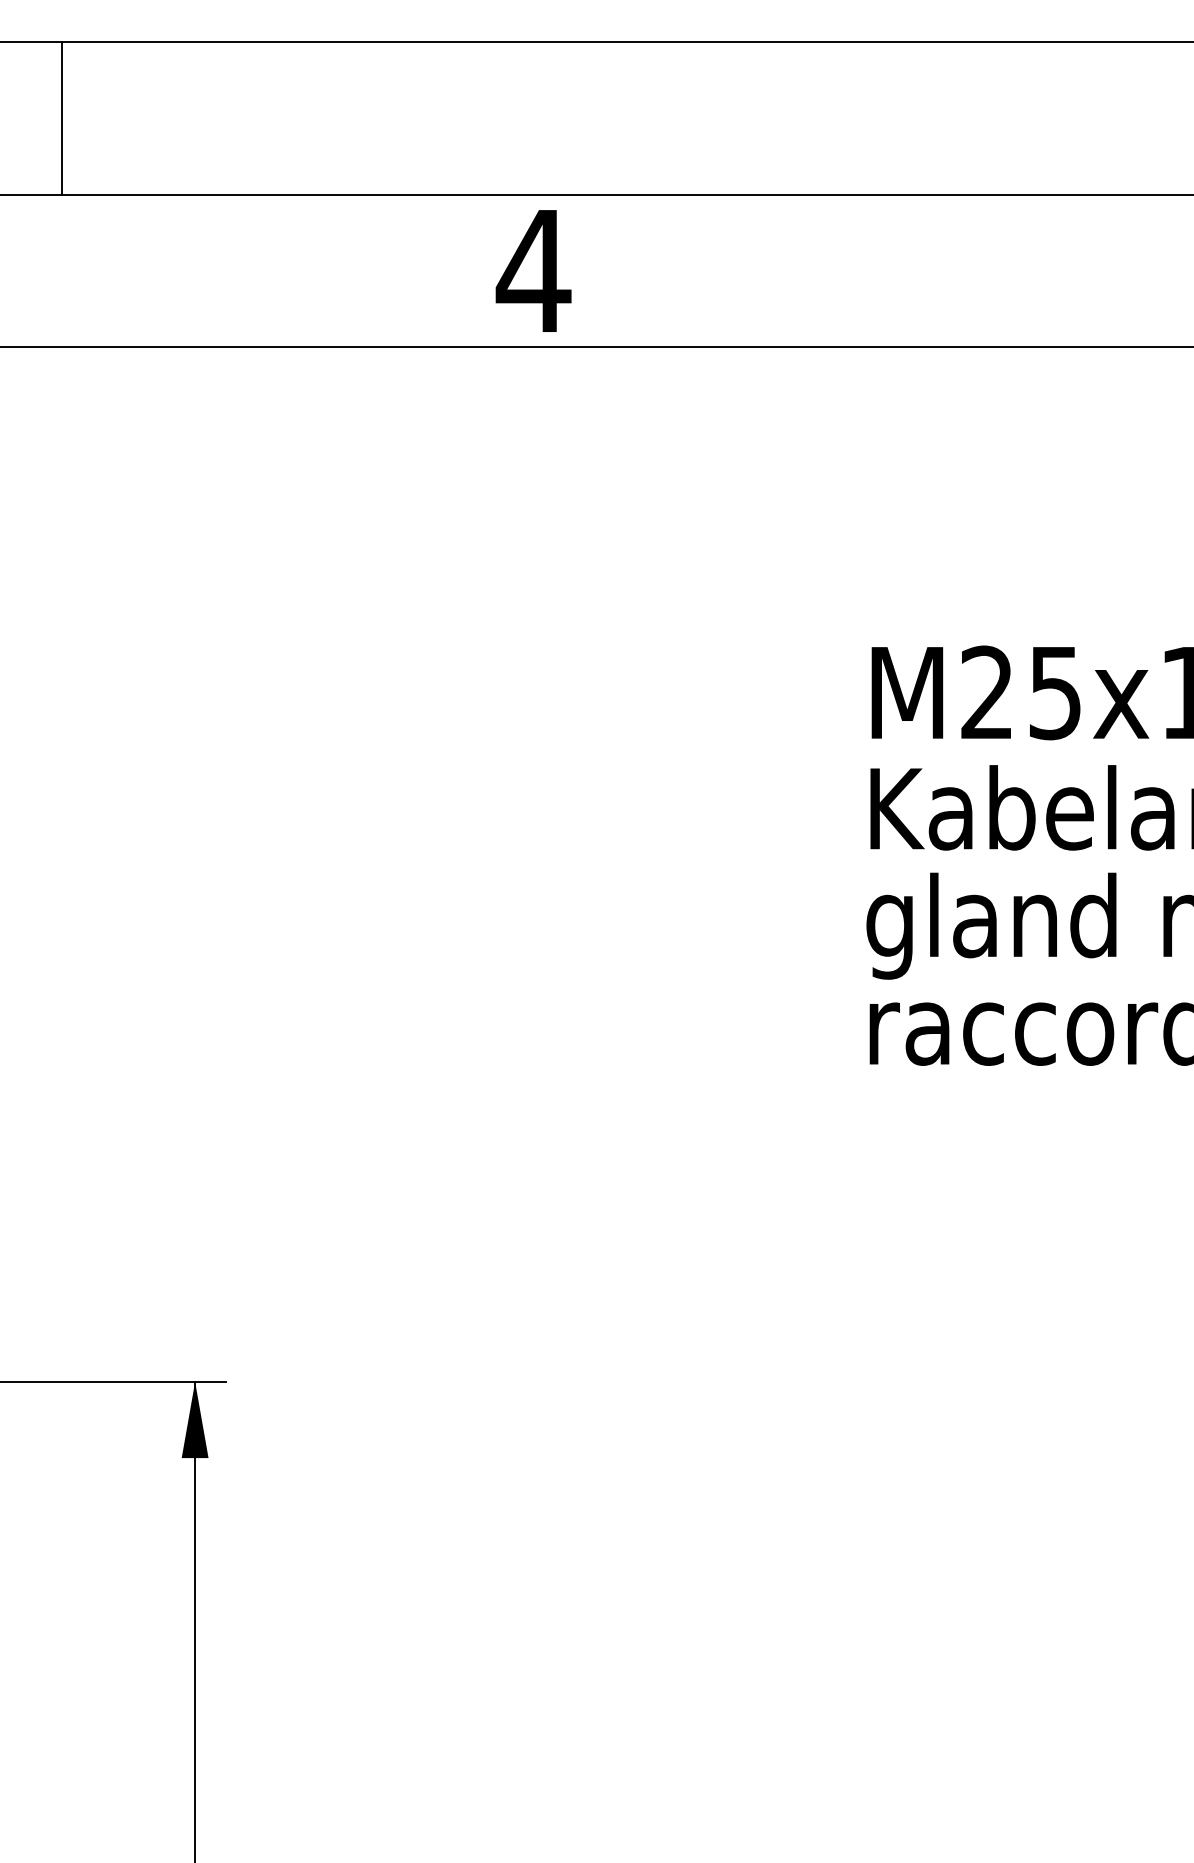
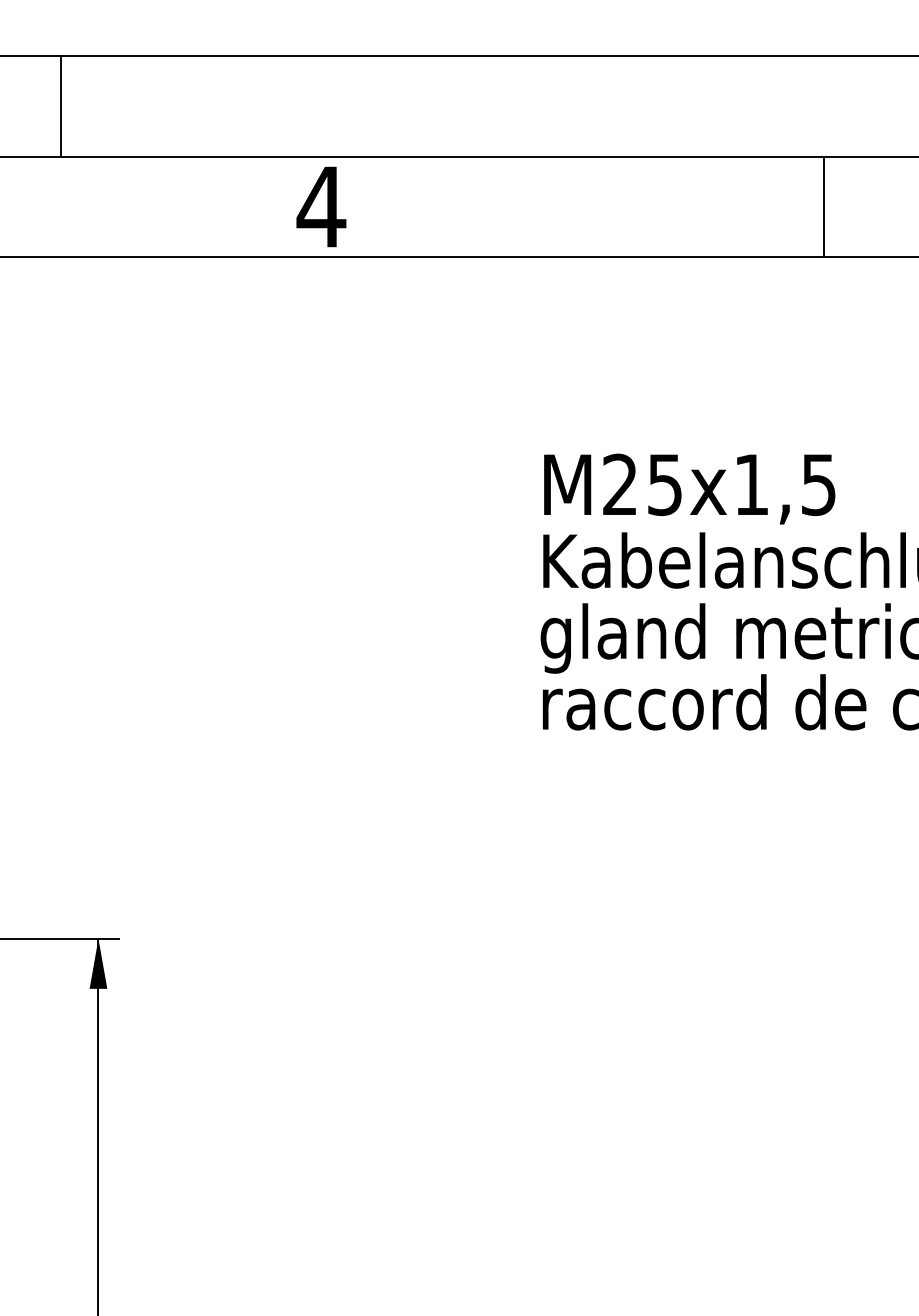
line: (61, 118) -> (60, 106), moved

